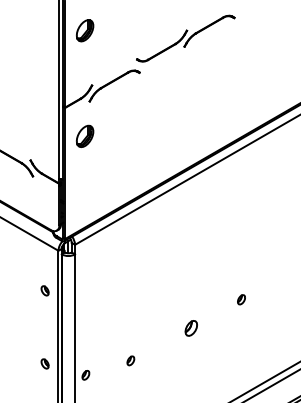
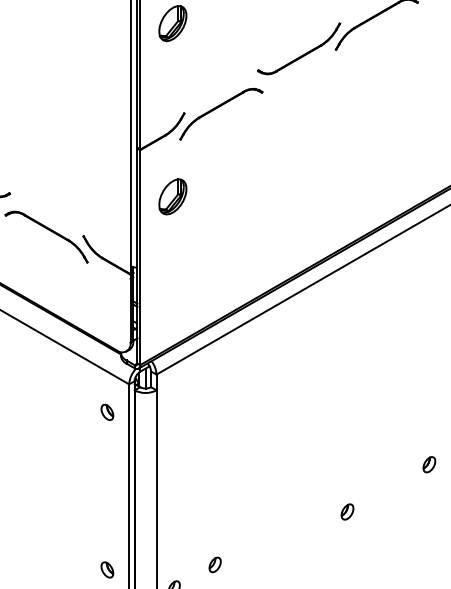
part: (44, 290) -> (106, 411), moved
part: (191, 328) -> (347, 511), size x0.62
part: (130, 360) -> (214, 564), moved

